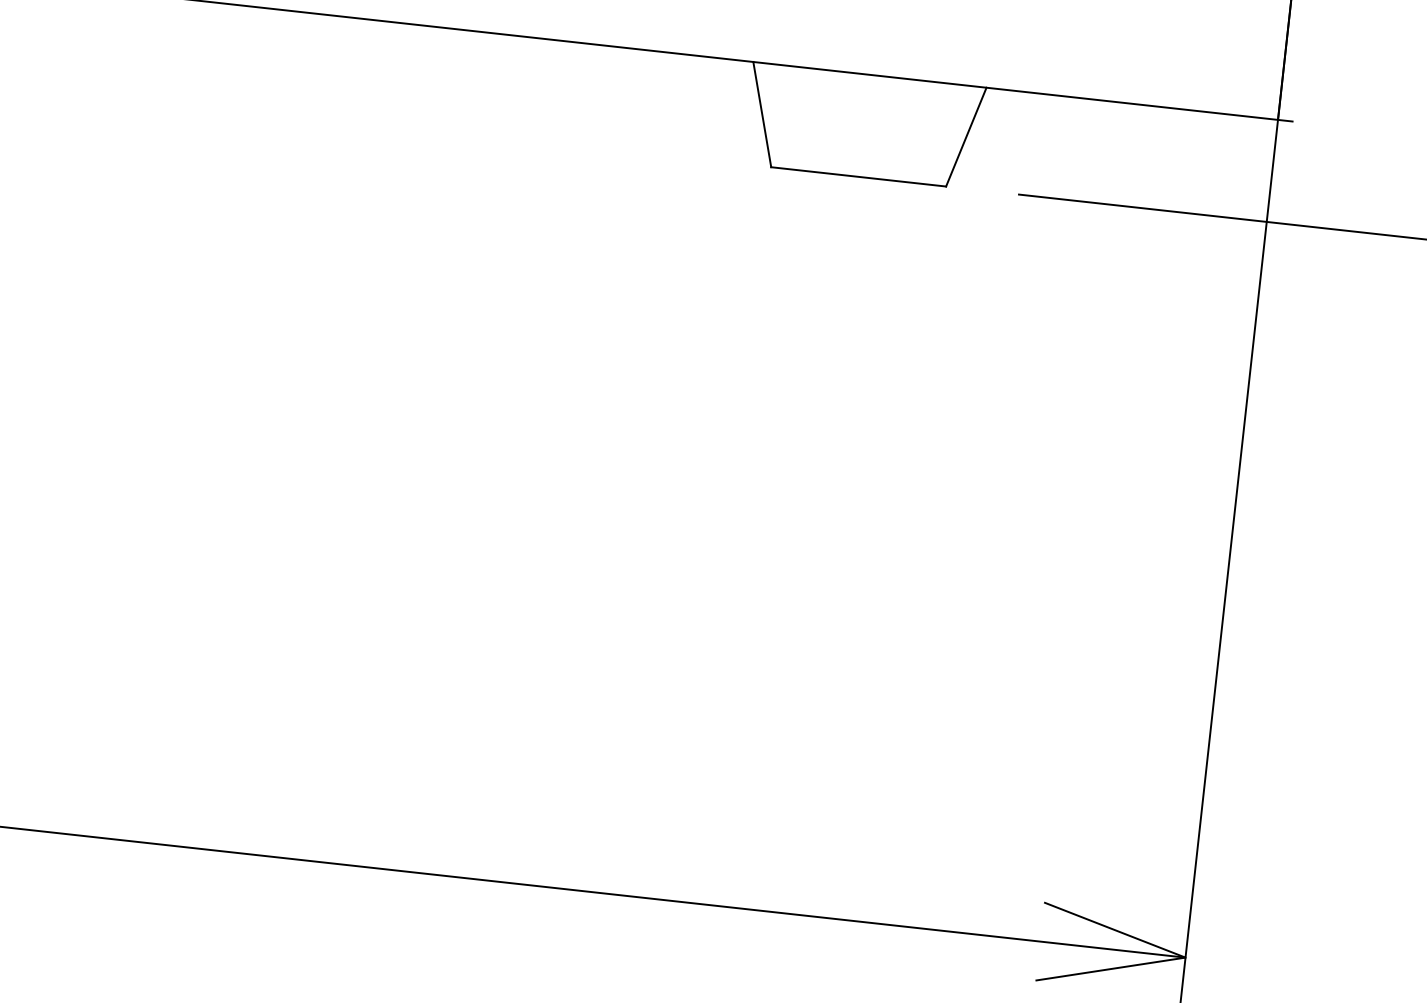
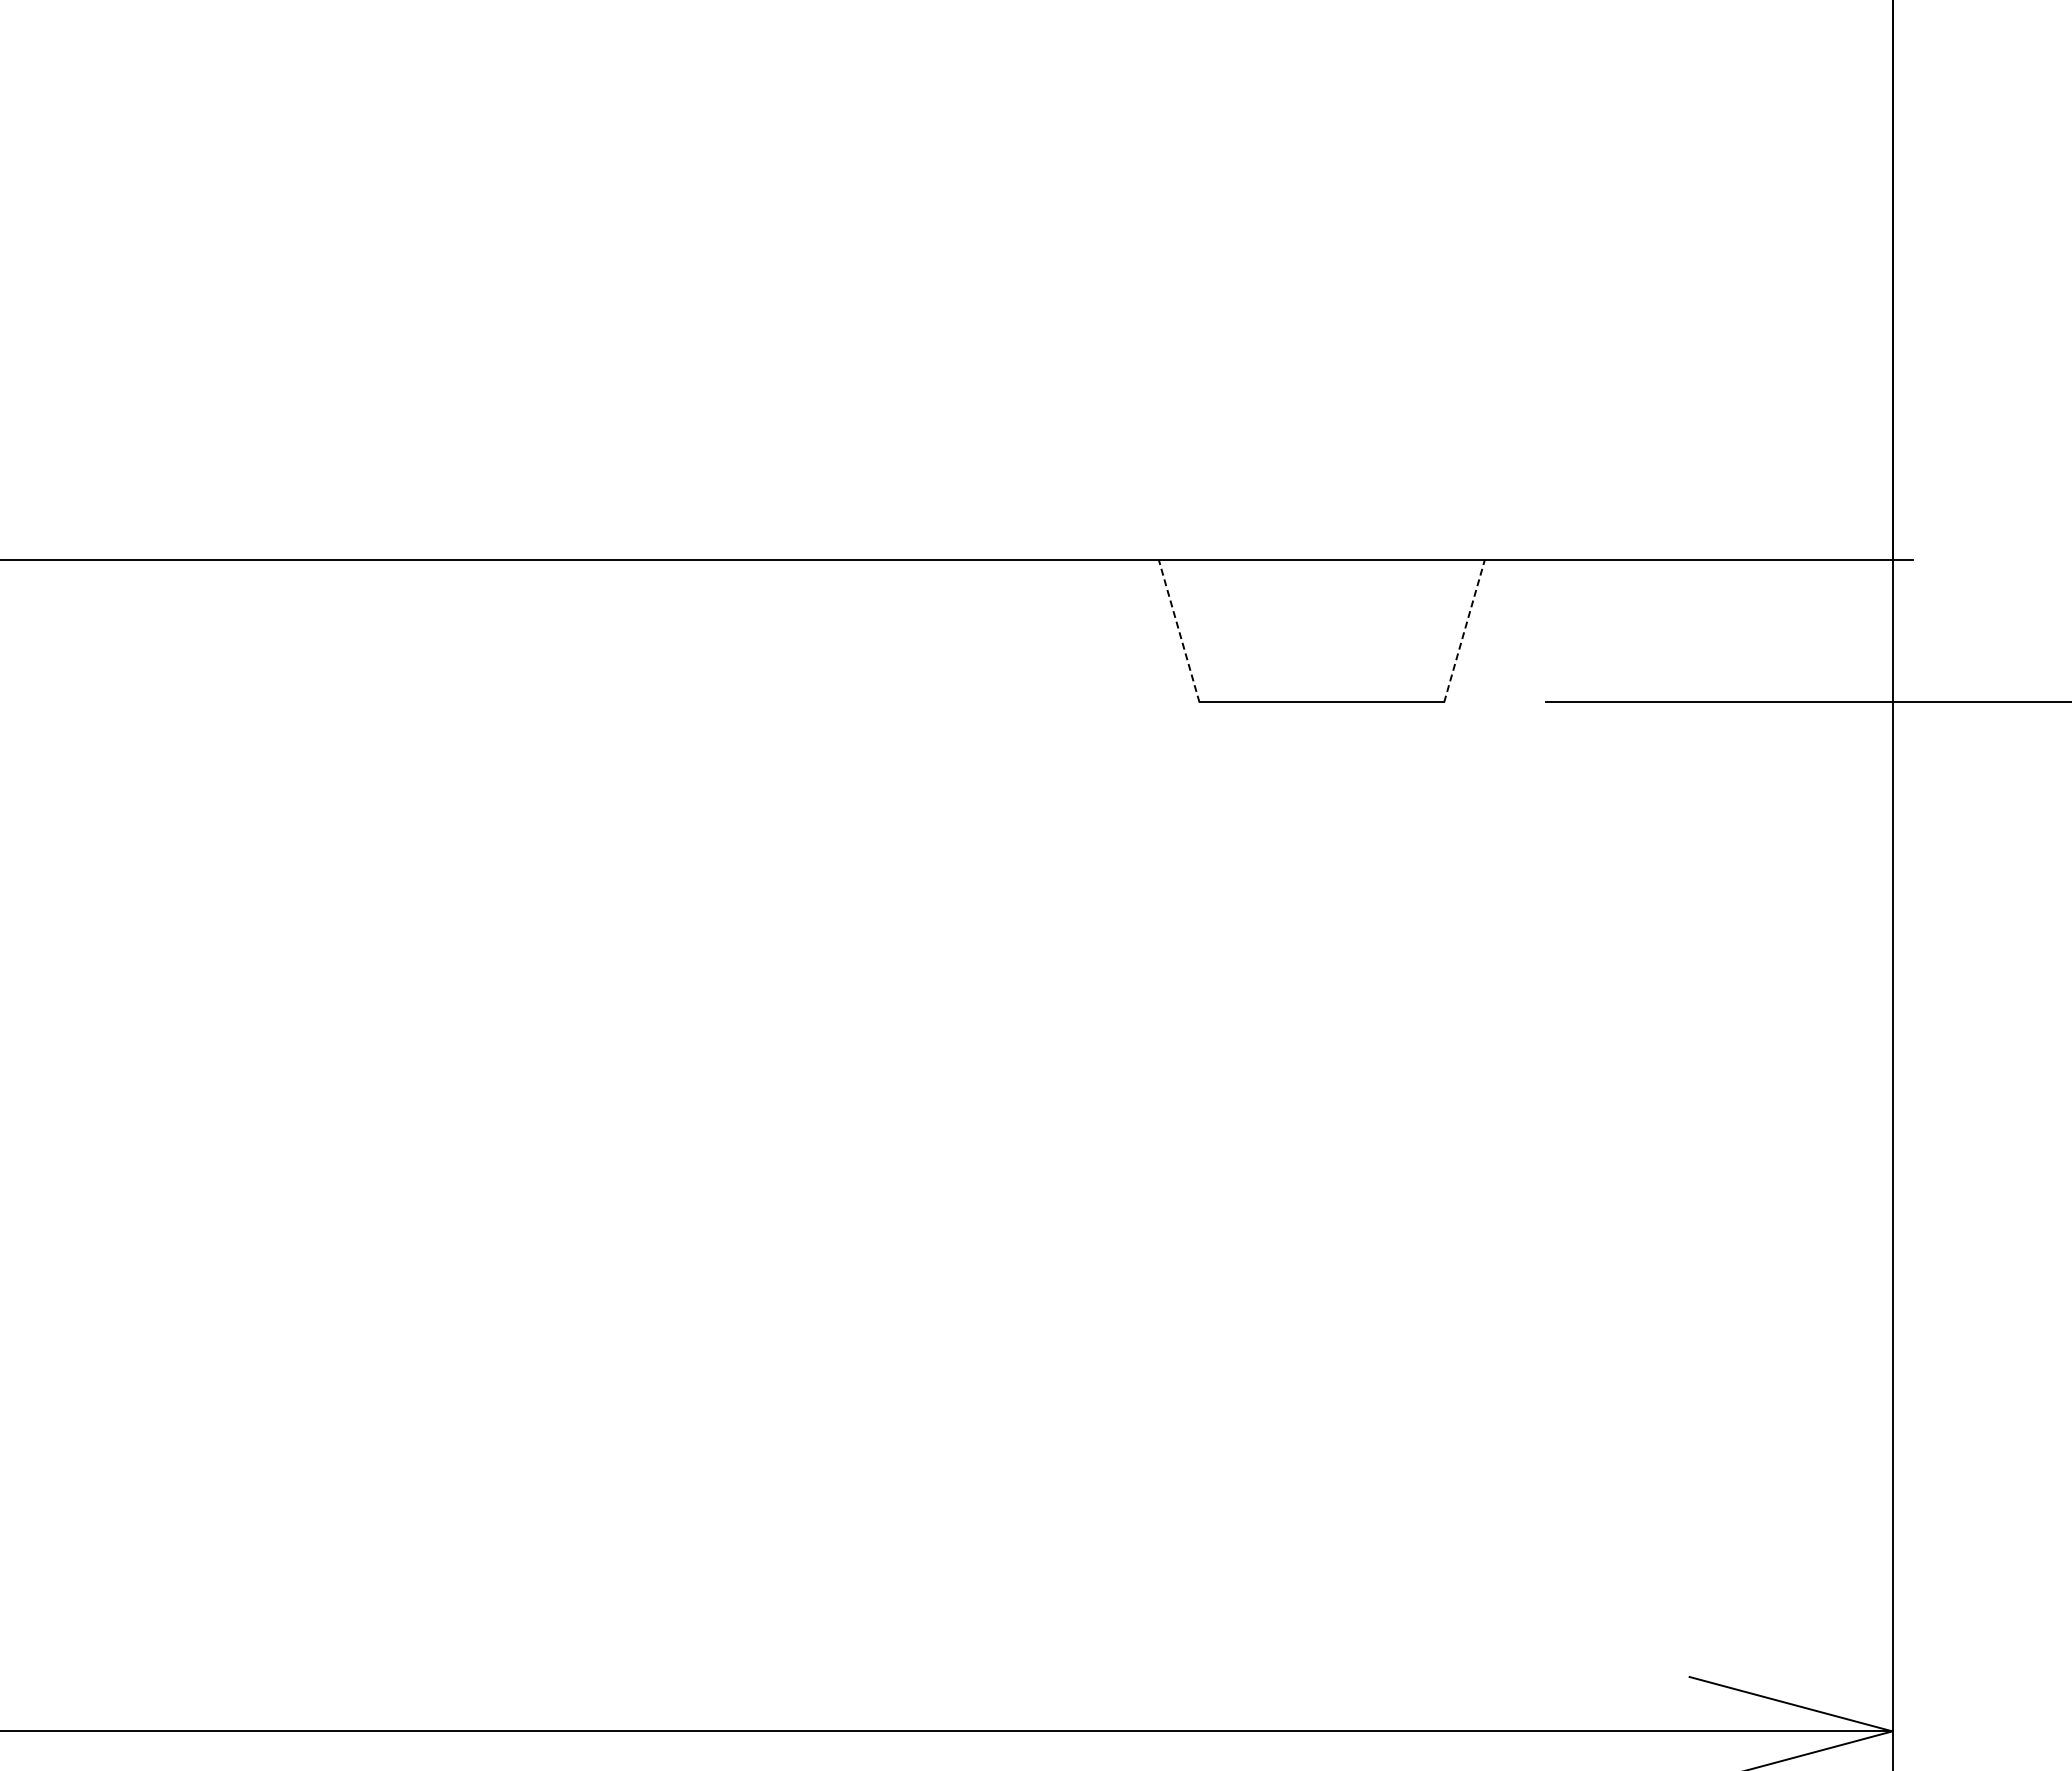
line: (762, 114) -> (1179, 630), solid -> dashed
line: (966, 136) -> (1464, 630), solid -> dashed

